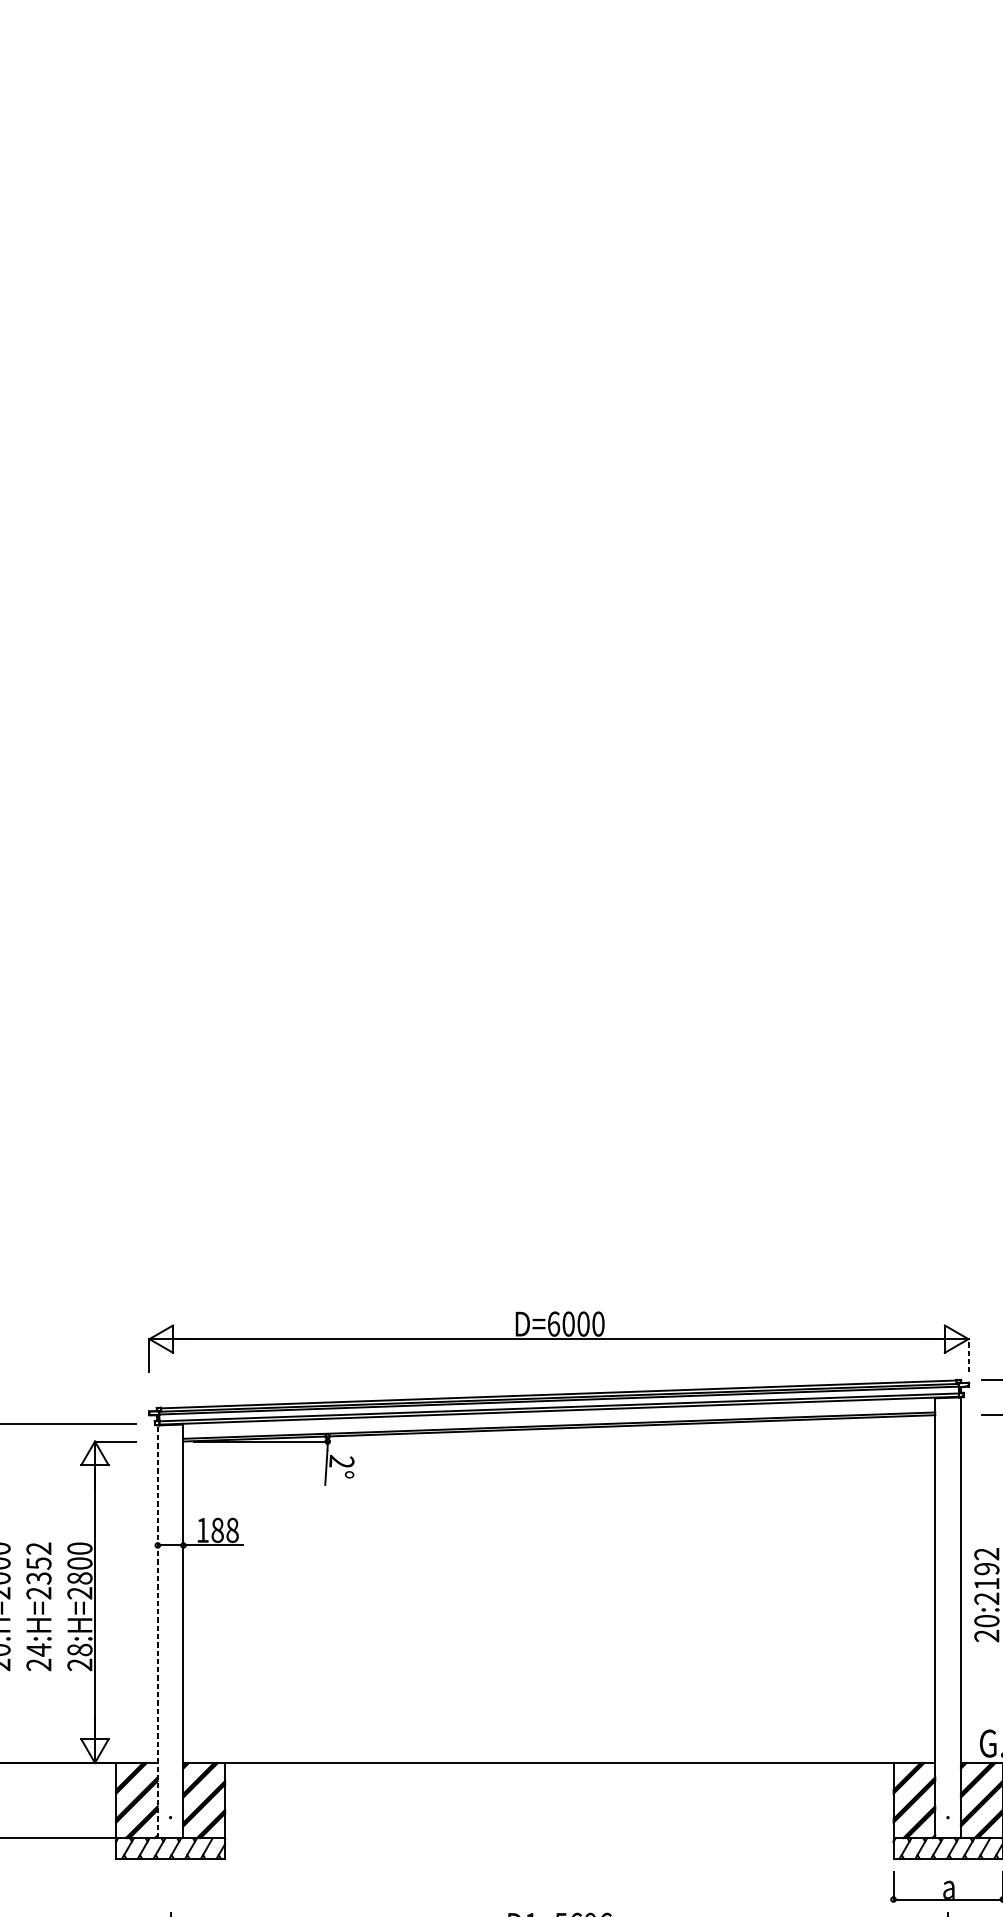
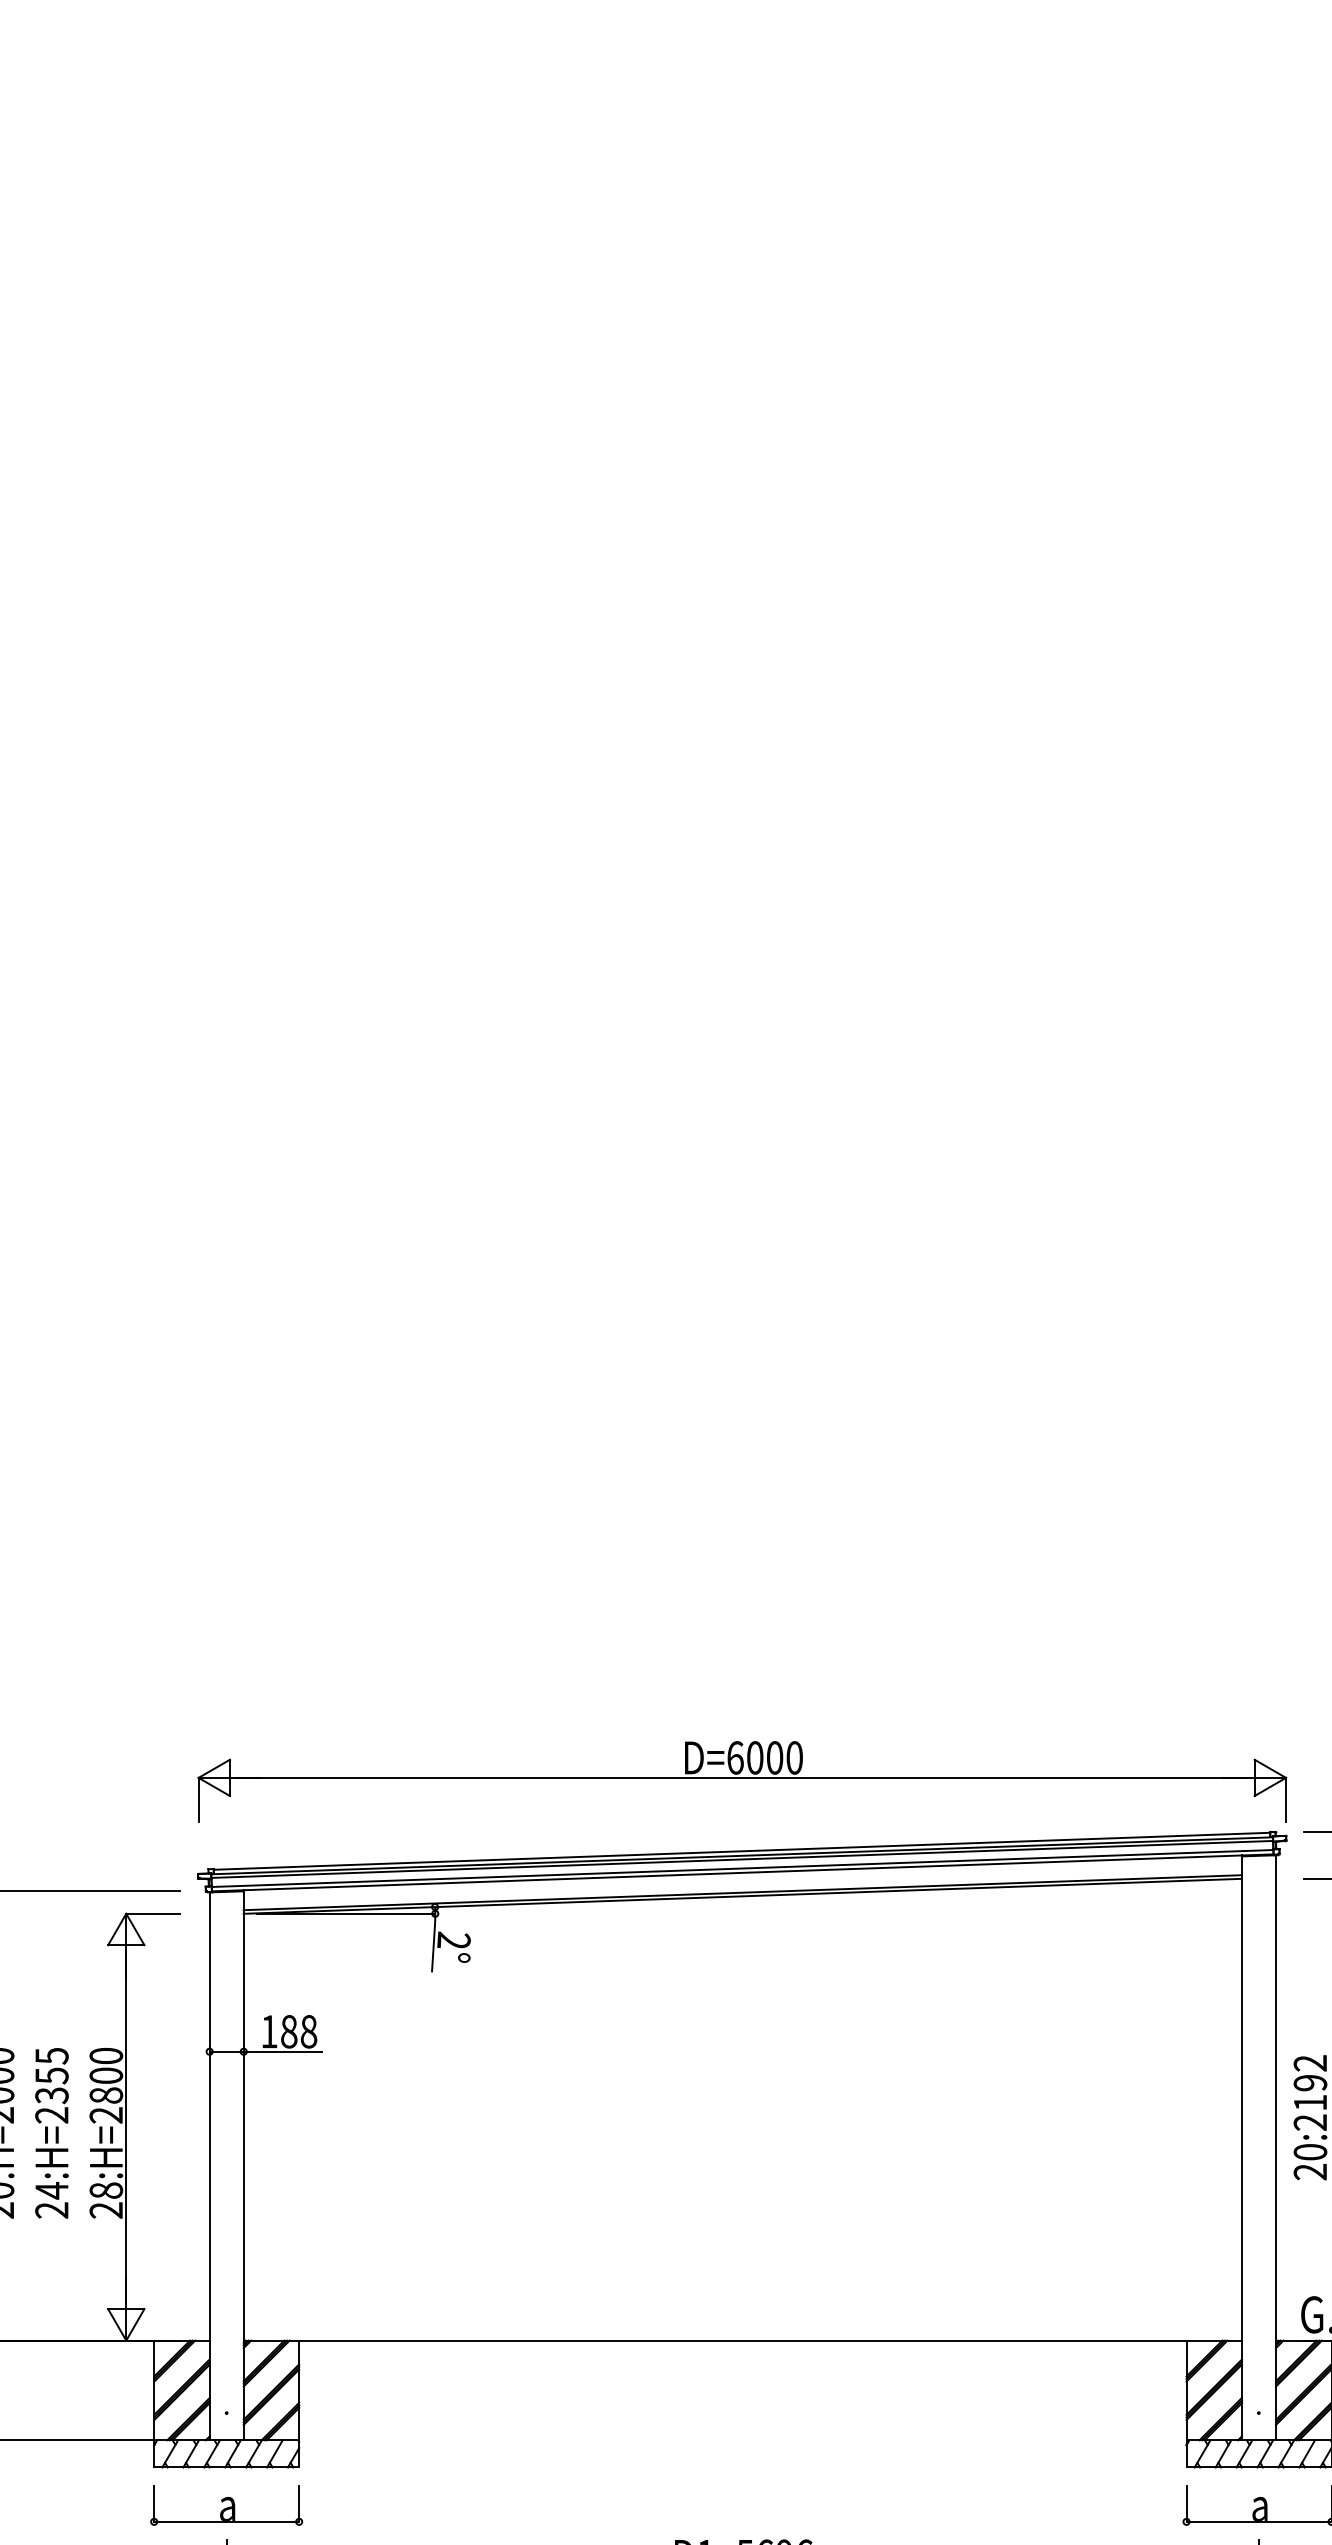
line: (968, 1355) -> (1286, 1799), dashed -> solid
text: (38, 1549) -> (51, 2056), 24:H=2352 -> 24:H=2355
line: (157, 1631) -> (209, 2165), dashed -> solid
part: (170, 1887) -> (226, 2505), added

